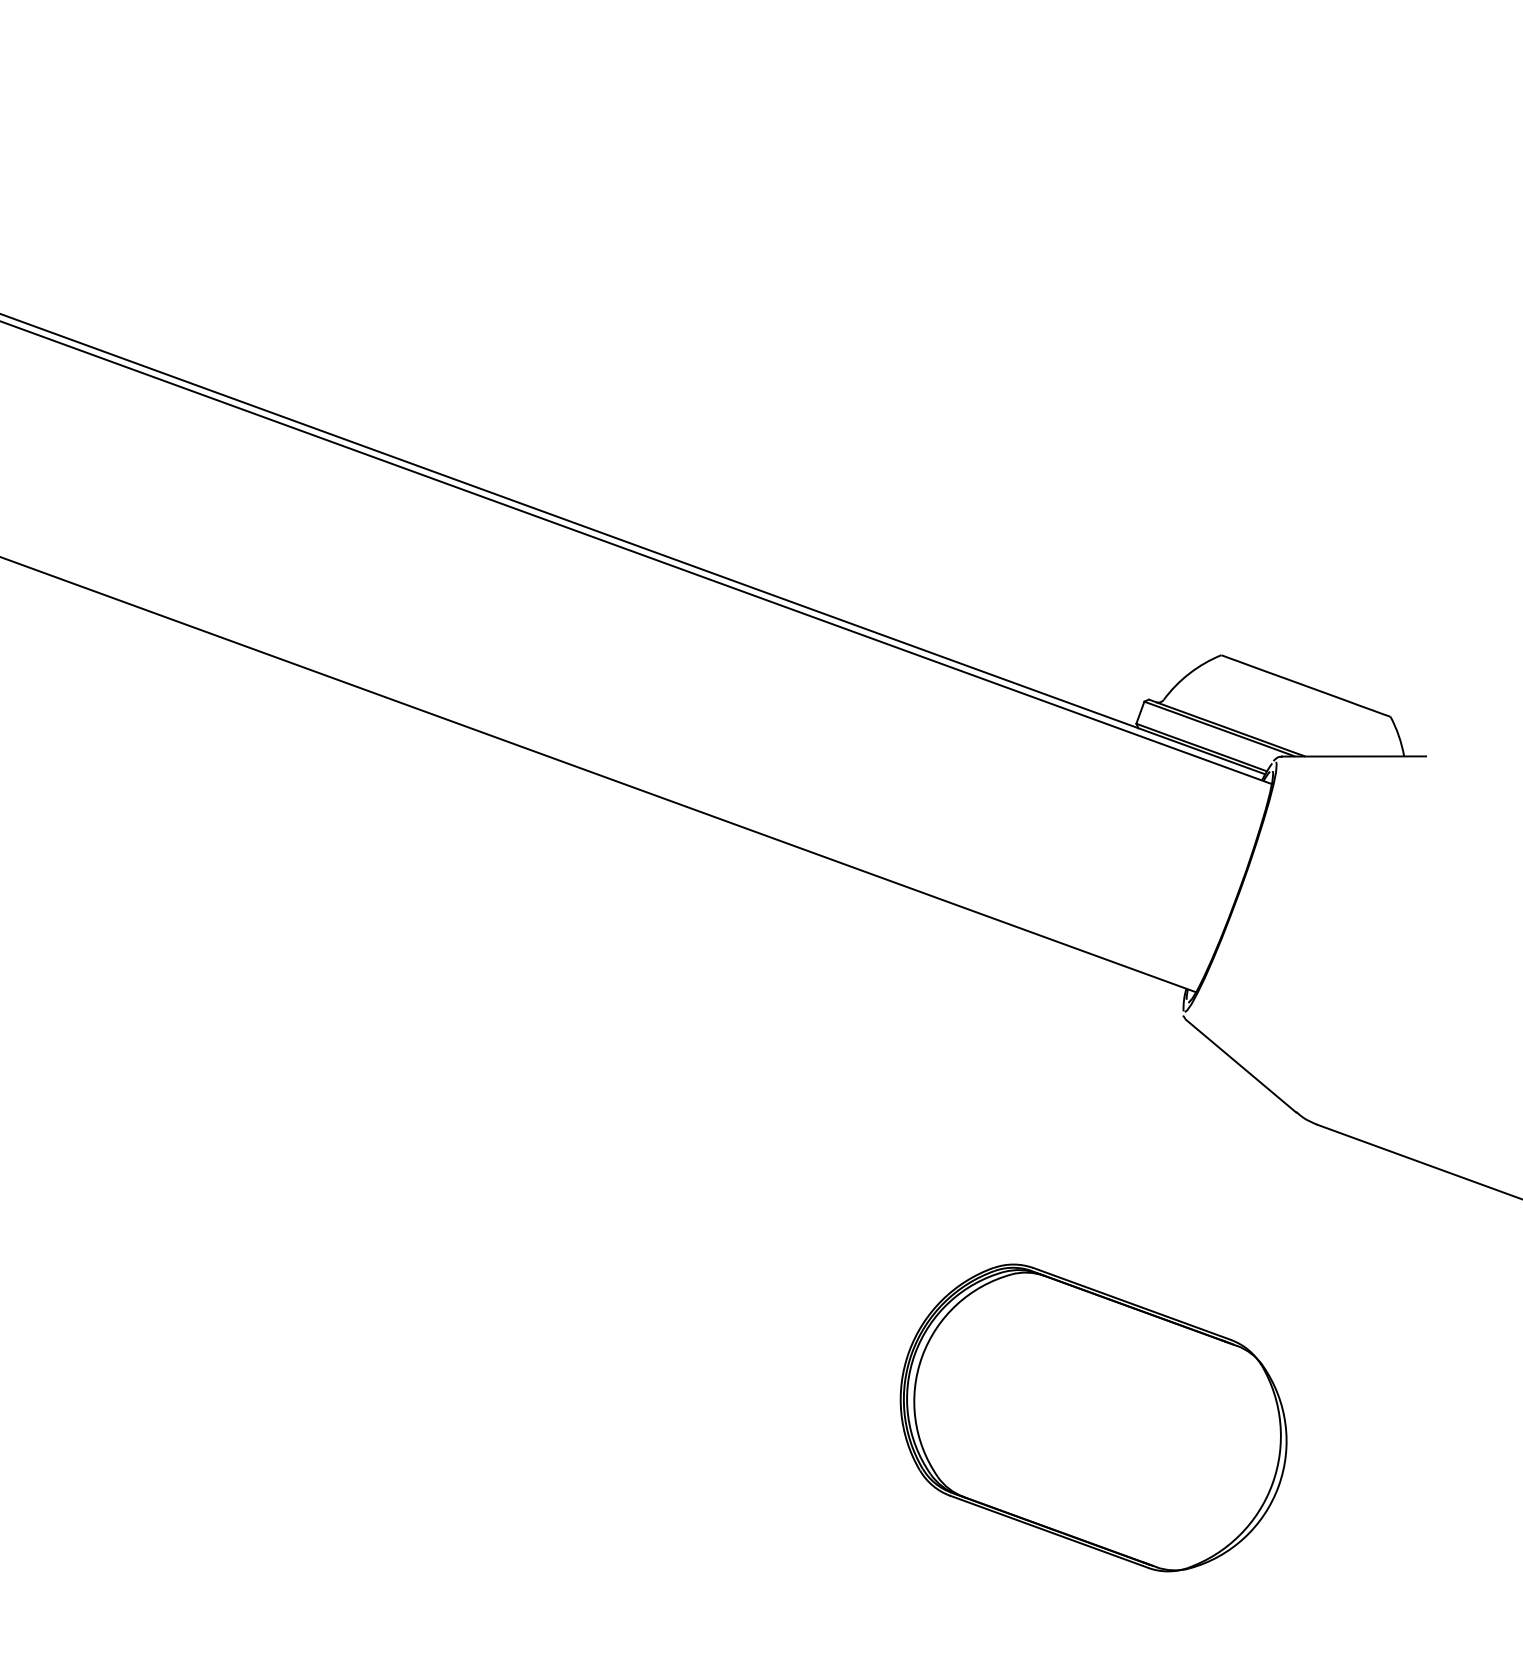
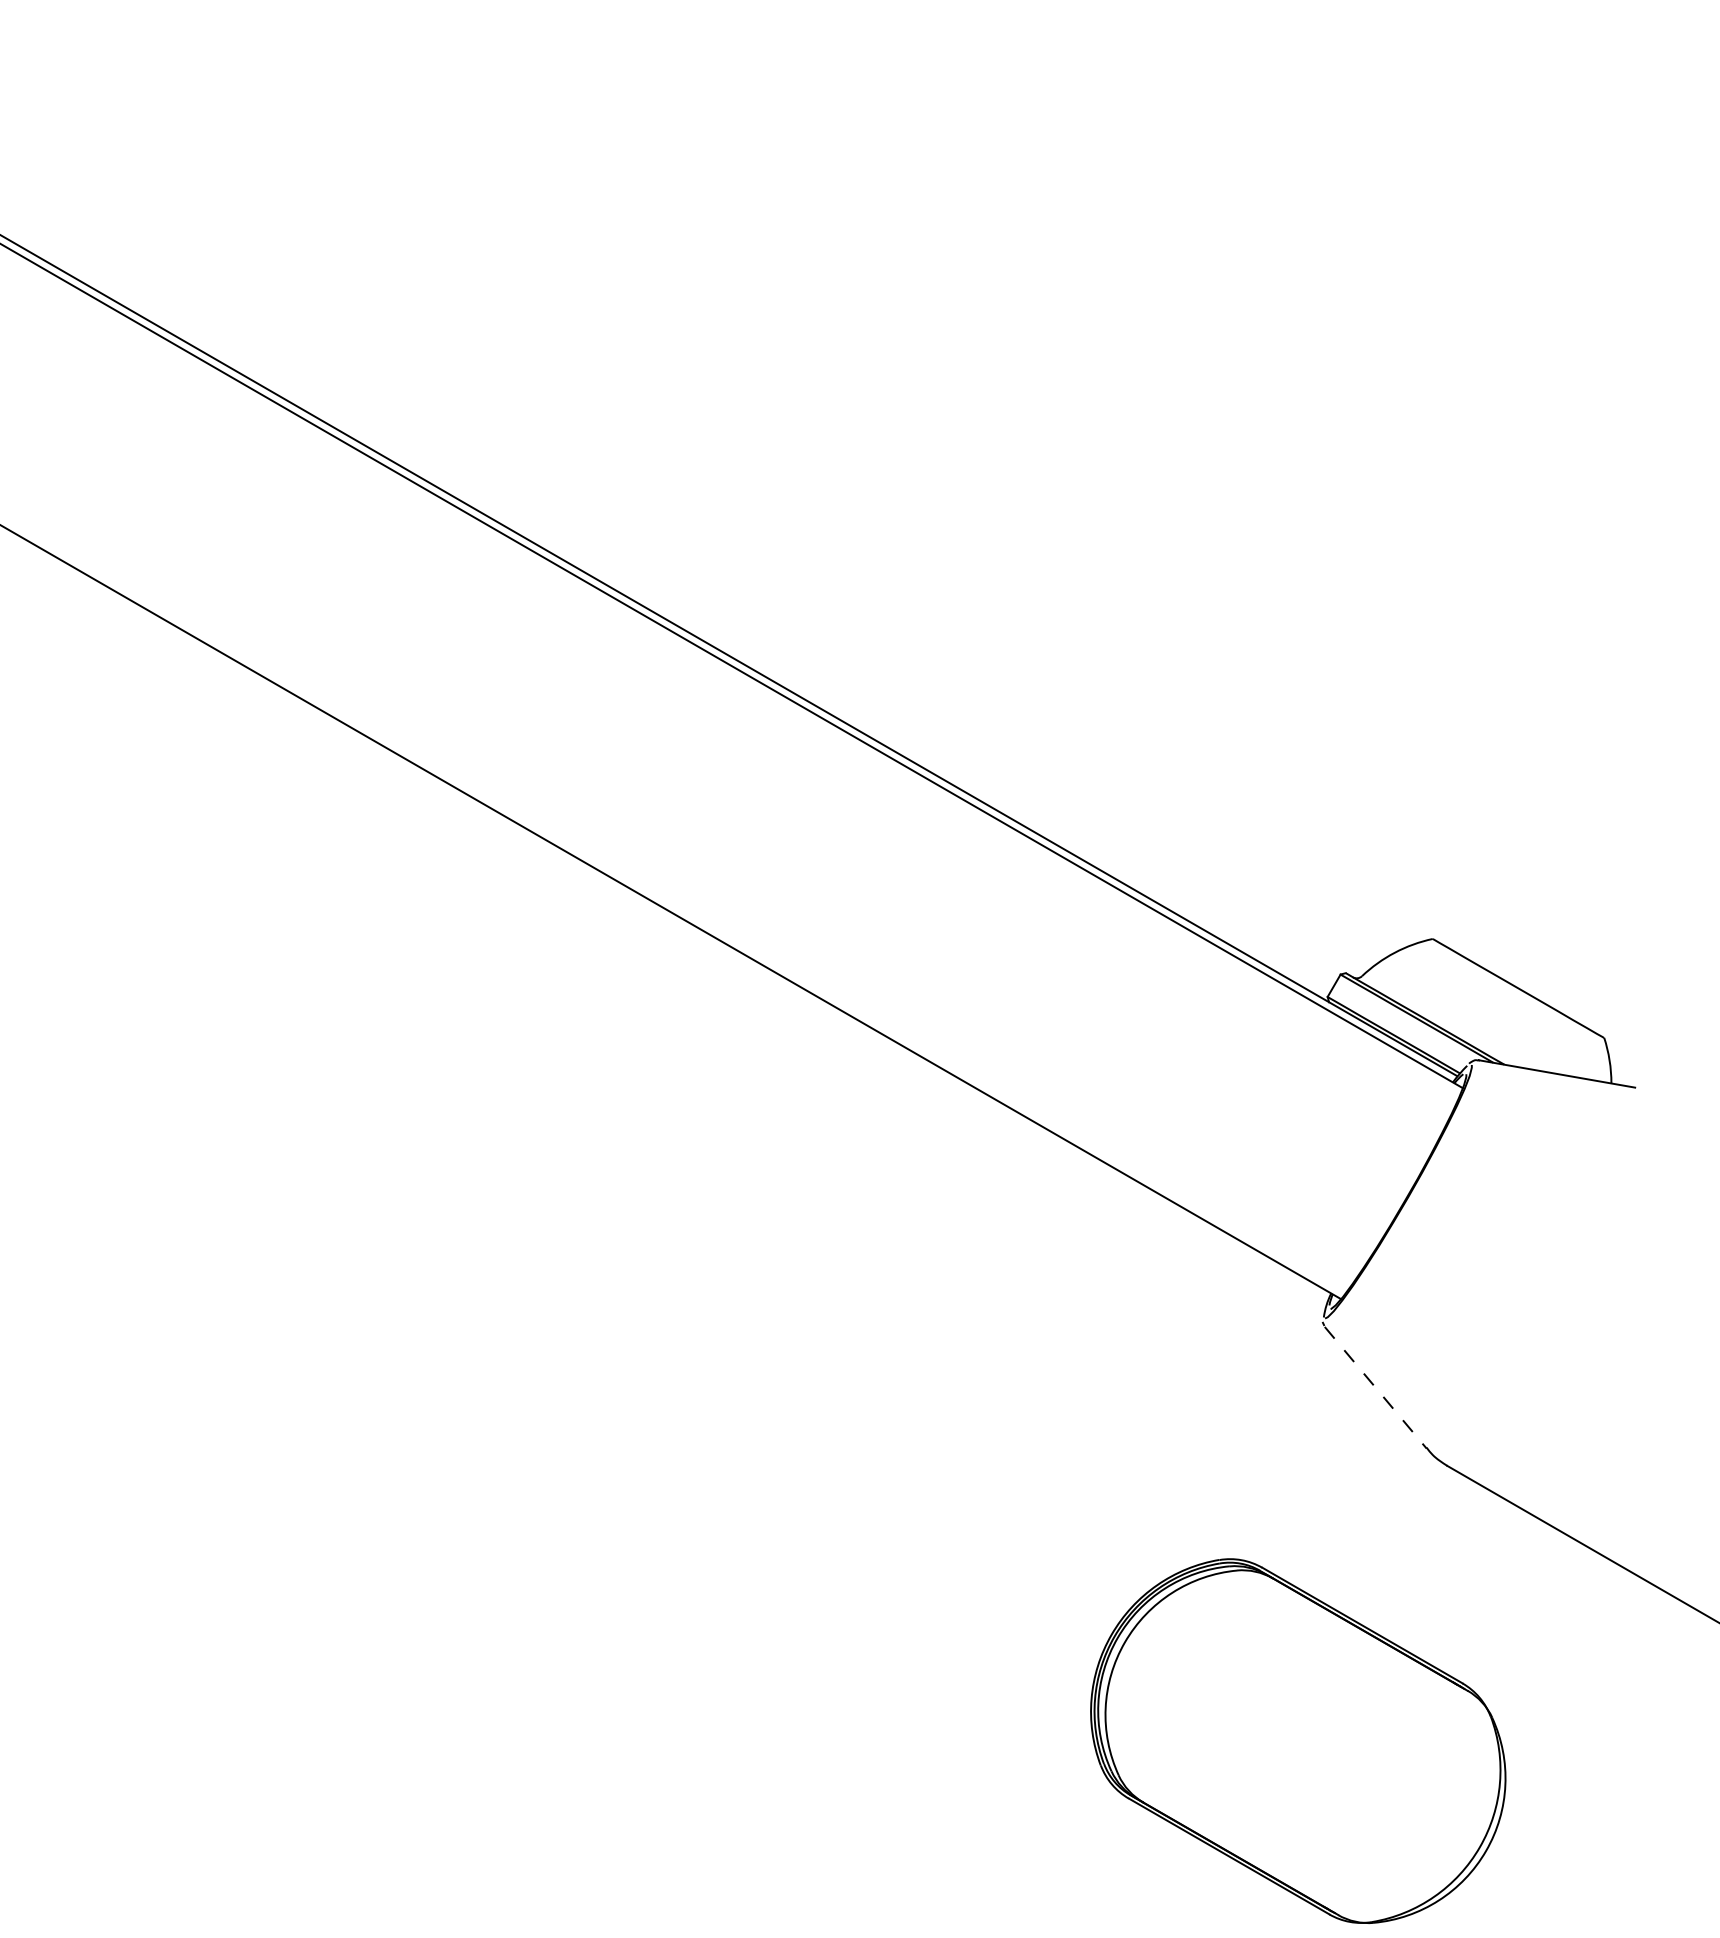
line: (1241, 1066) -> (1376, 1388), solid -> dashed
part: (1093, 1417) -> (1298, 1740), moved

